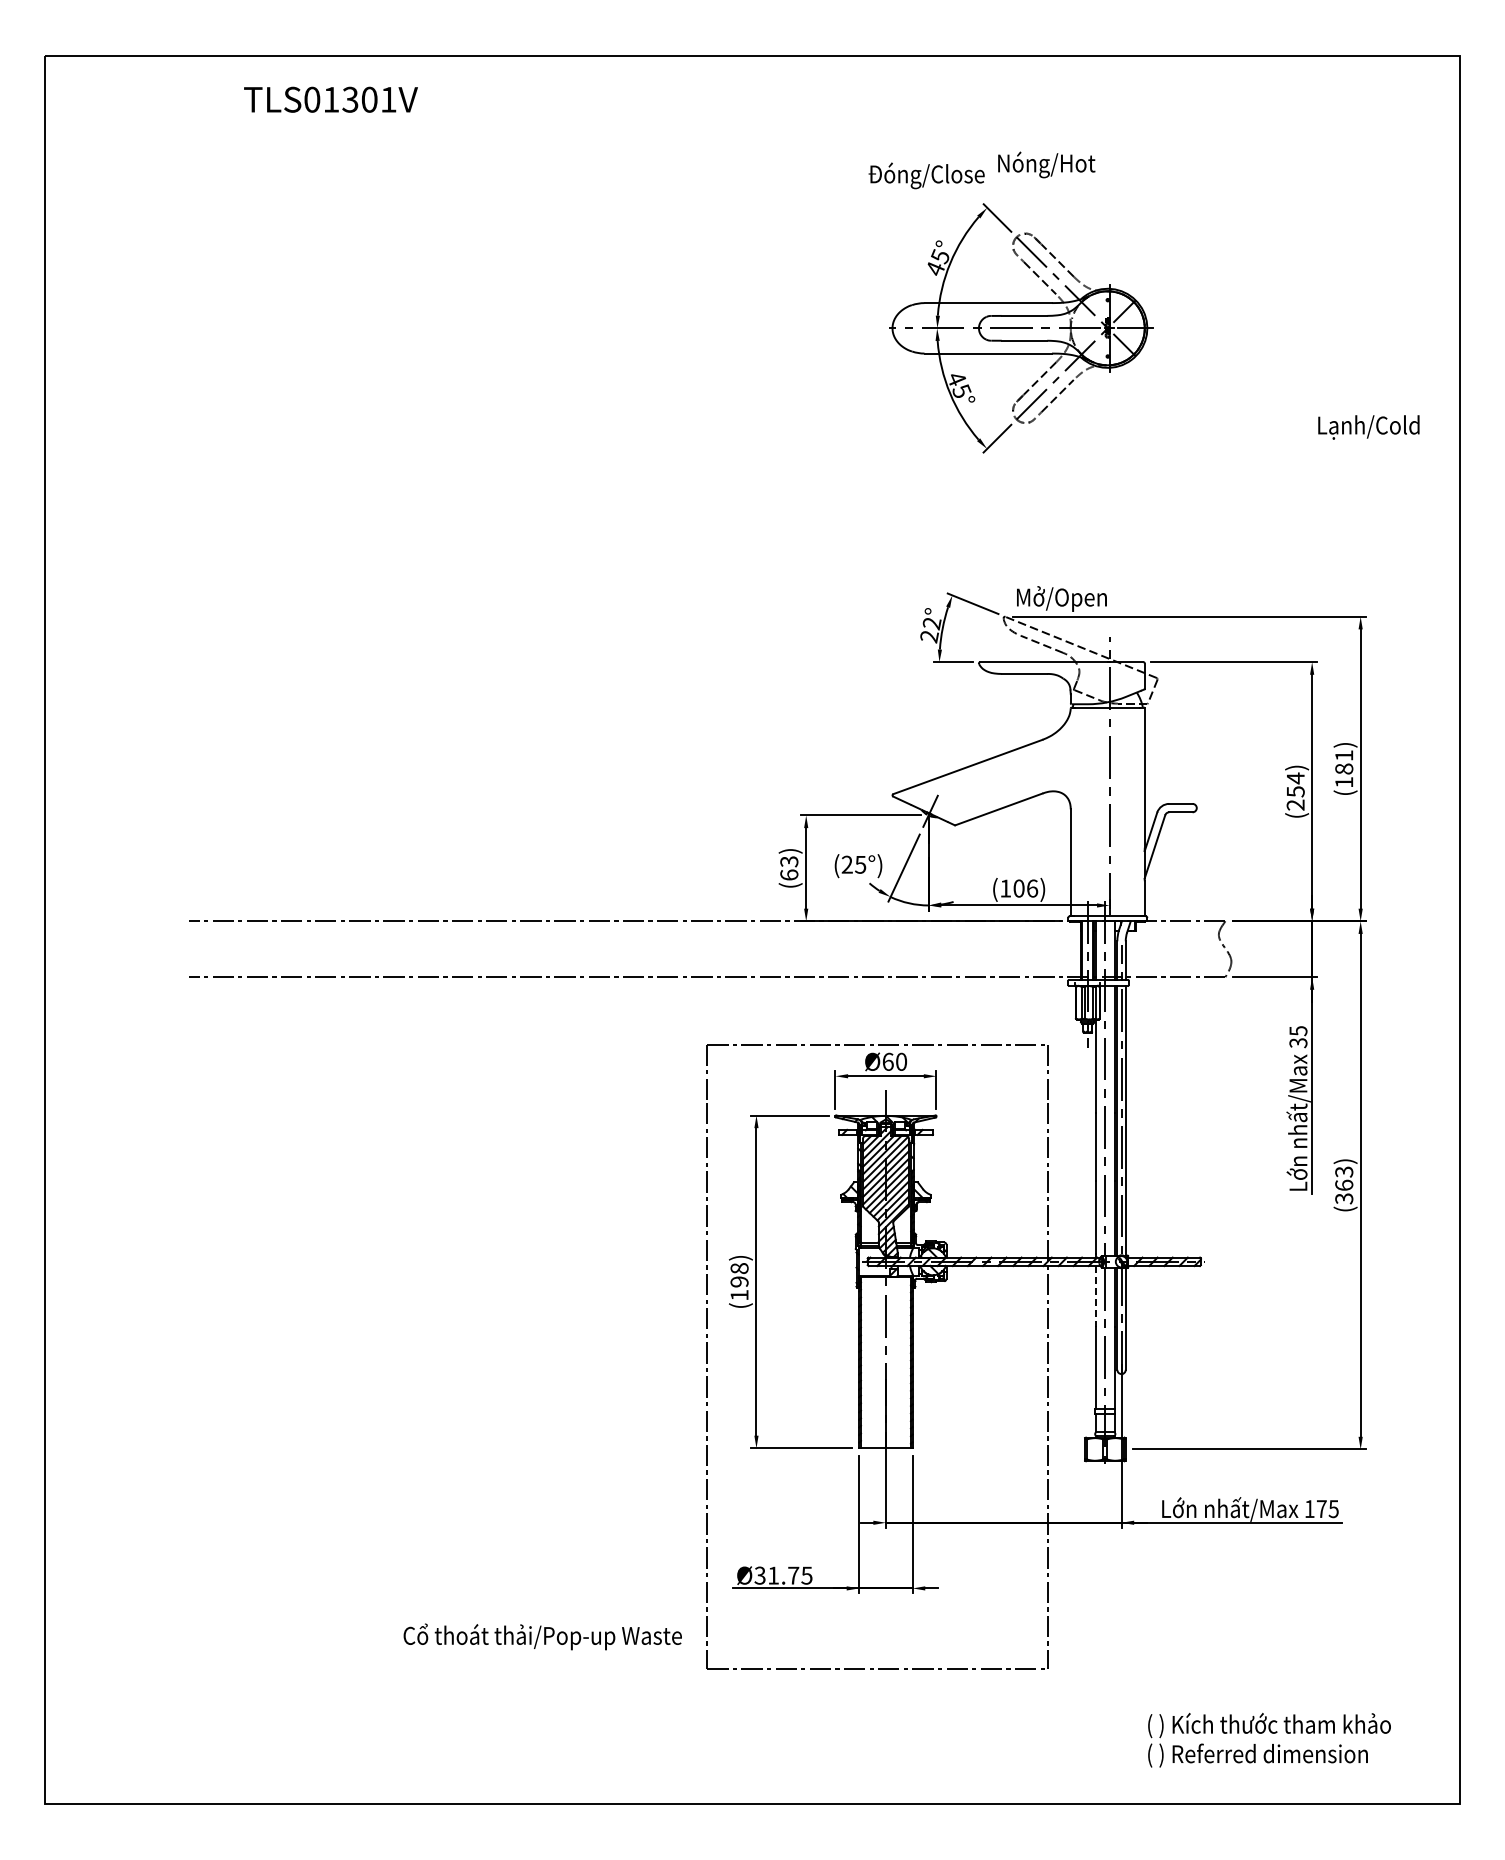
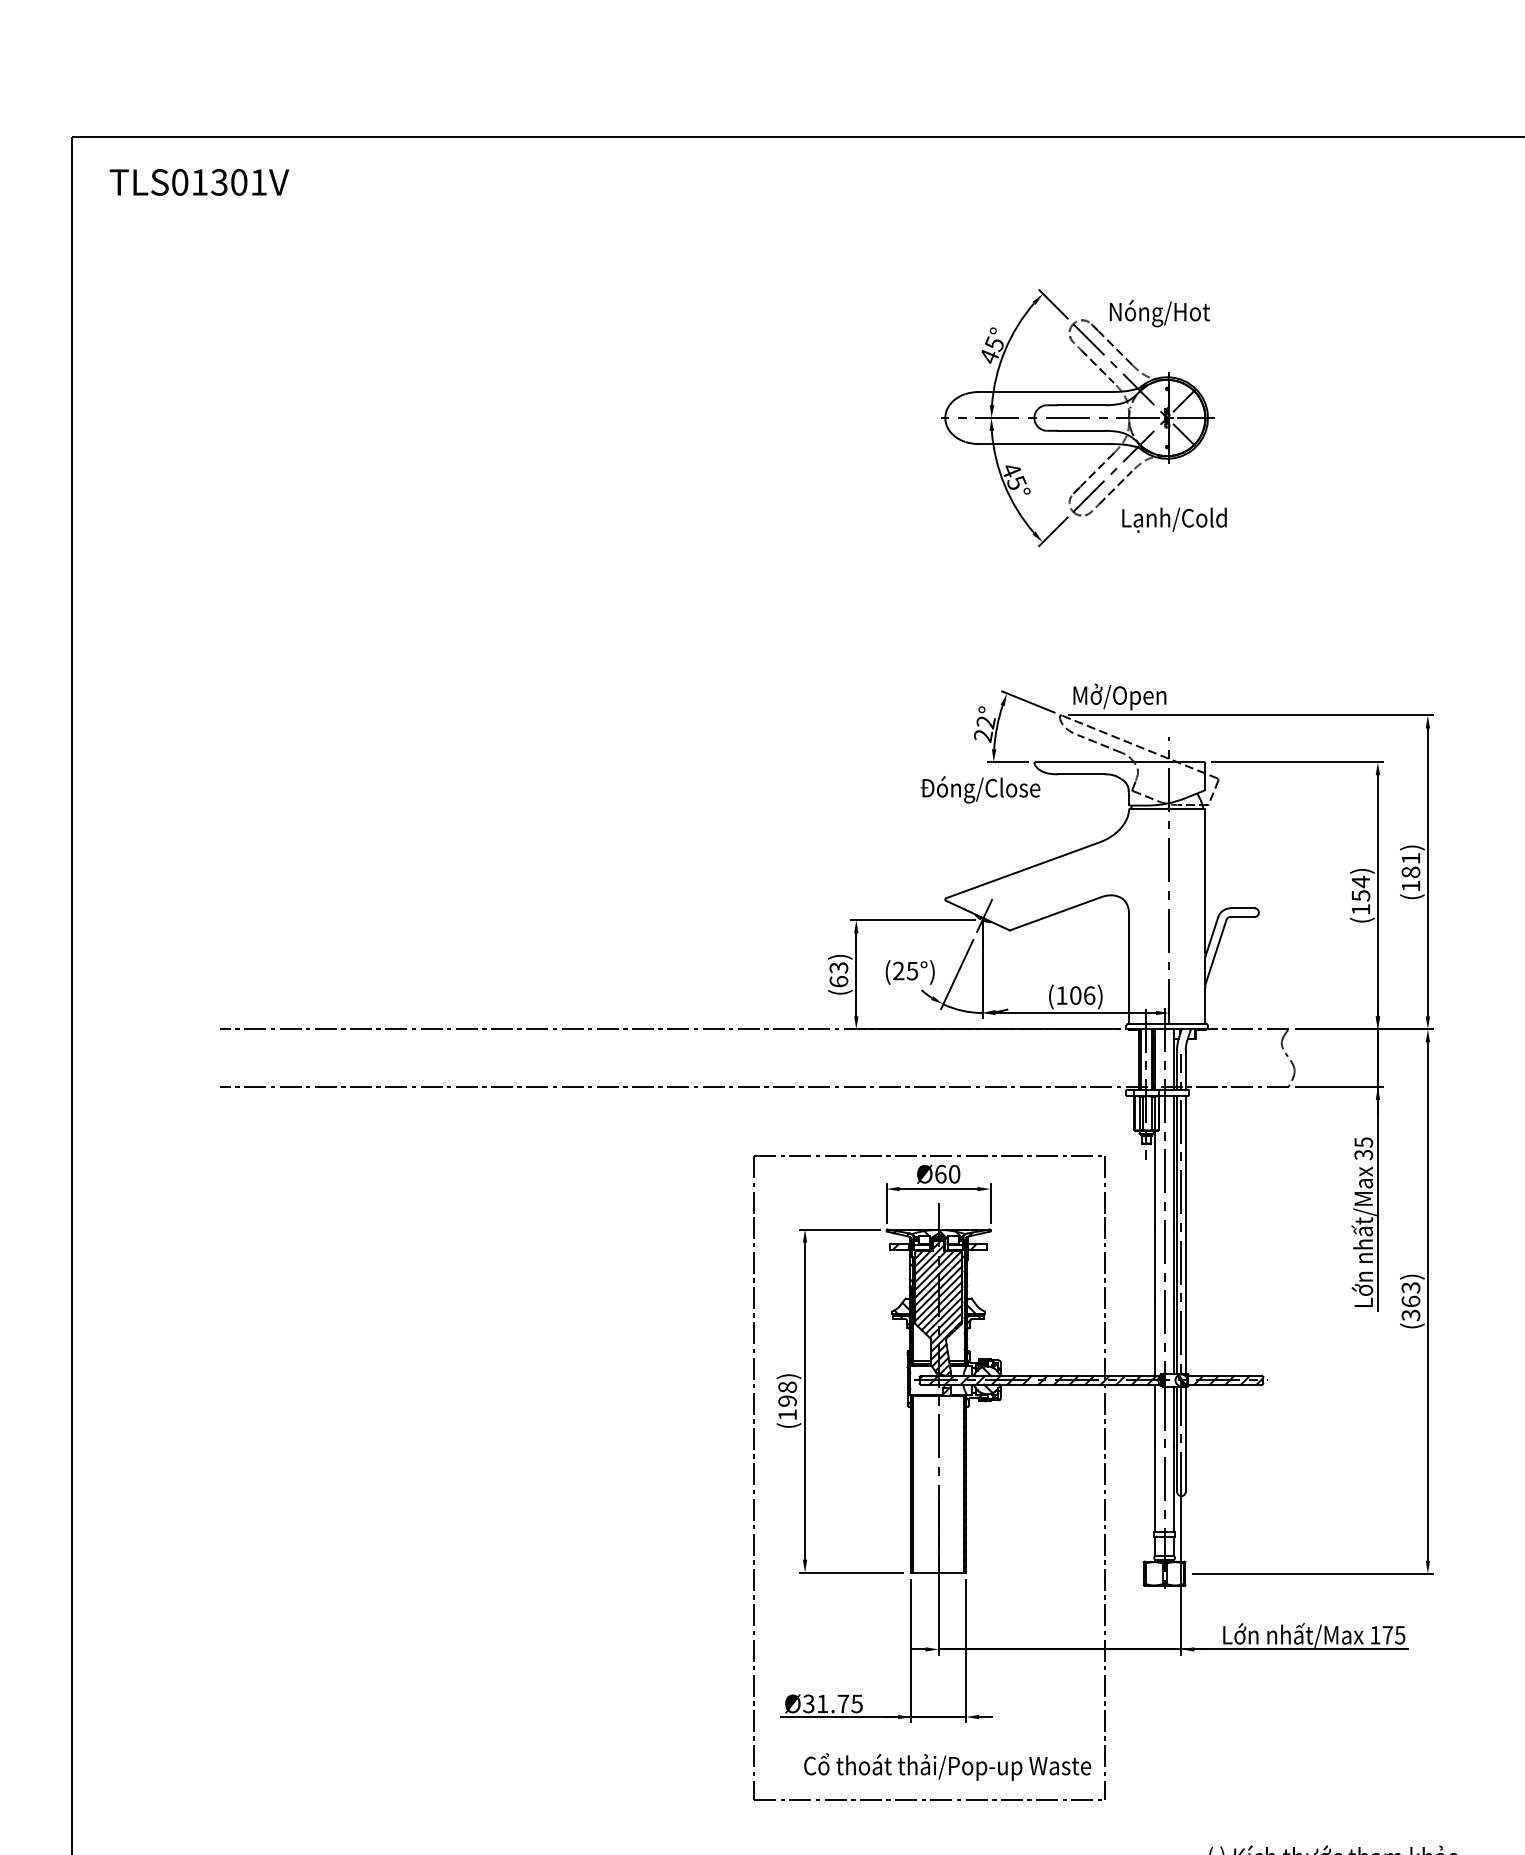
text: (330, 99) -> (198, 182), moved
text: (1046, 164) -> (1159, 313), moved
text: (926, 175) -> (980, 789), moved
text: (1368, 427) -> (1174, 520), moved
text: (1295, 804) -> (1360, 908), (254) -> (154)
line: (1096, 1296) -> (1155, 1416), dashed -> solid
text: (542, 1636) -> (947, 1766), moved

